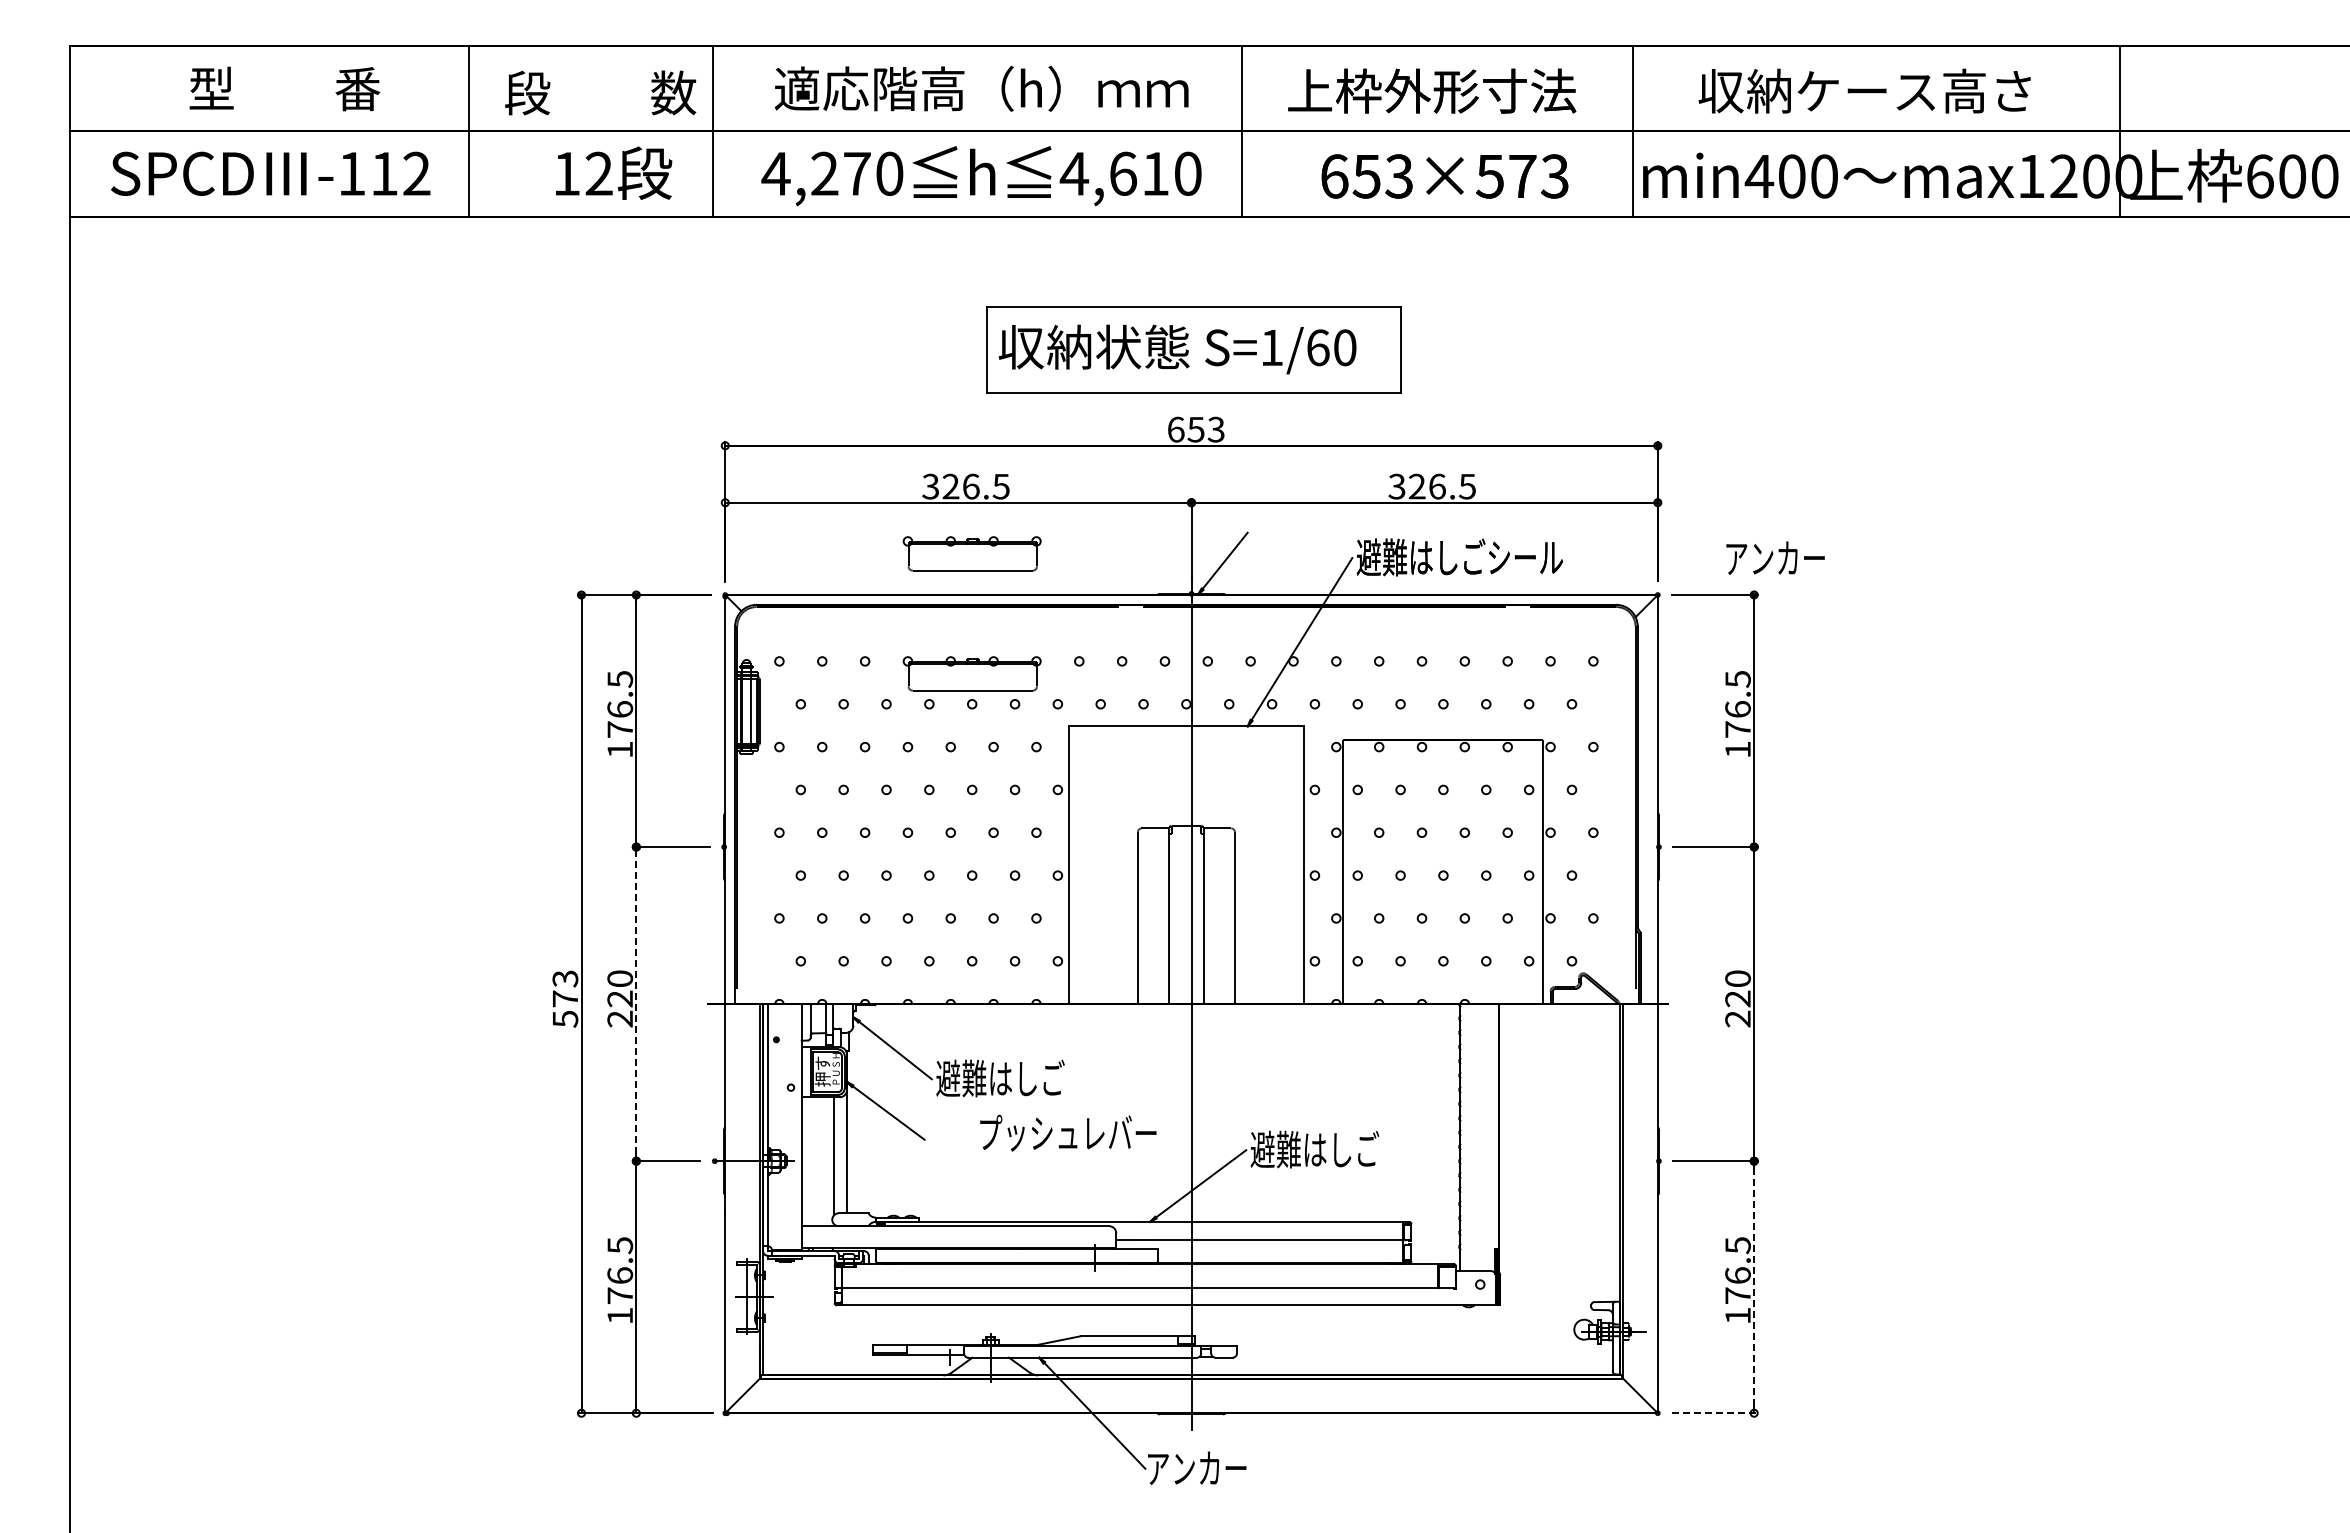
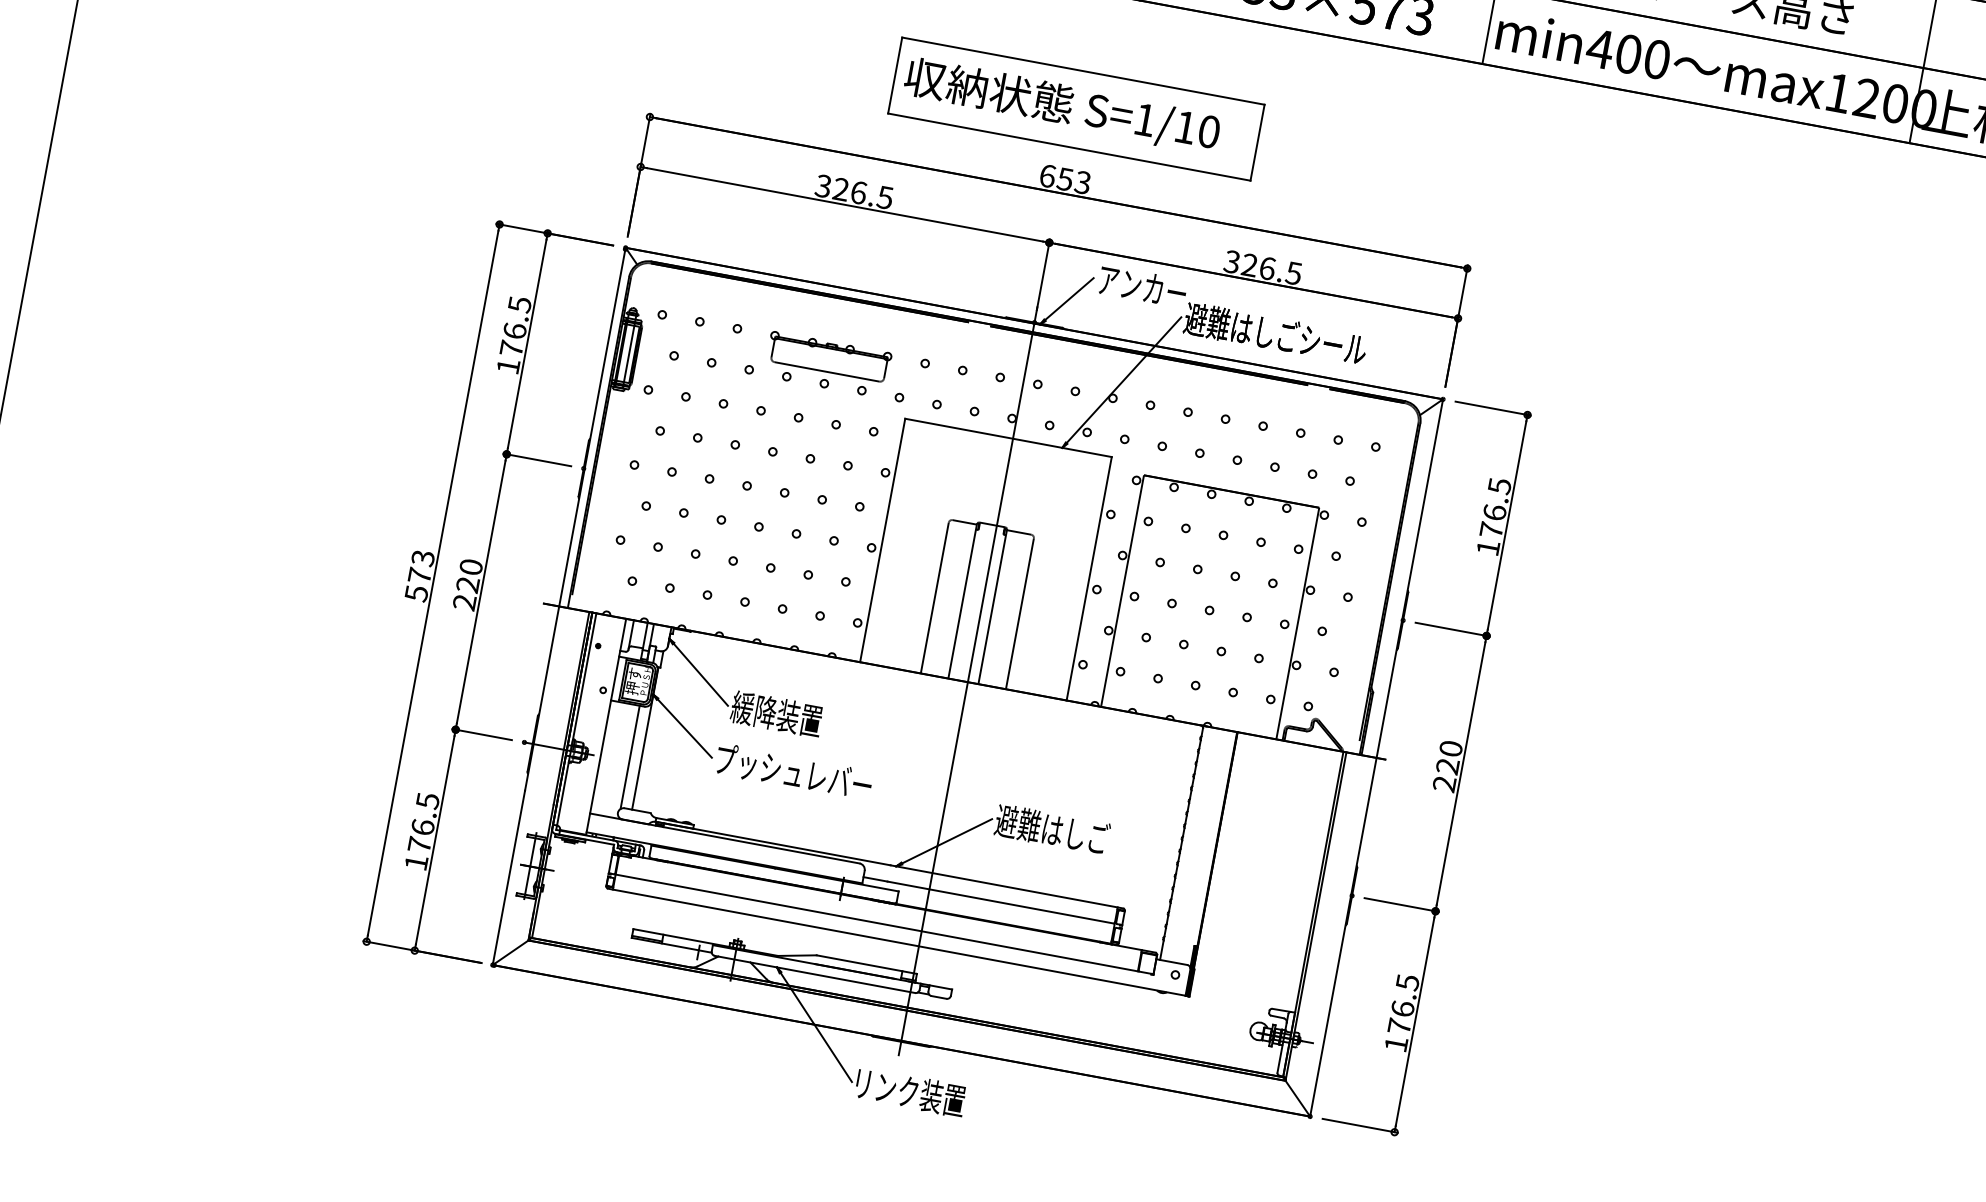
text: (1318, 347) -> (1185, 127), S=1/60 -> S=1/10
part: (971, 553) -> (848, 251), removed
text: (1775, 557) -> (1142, 286), moved
line: (636, 1004) -> (481, 592), dashed -> solid
text: (1000, 1078) -> (788, 716), 避難はしご -> 緩降装置
text: (1068, 1132) -> (794, 771), moved
line: (1754, 1287) -> (1415, 1022), dashed -> solid
line: (1714, 1413) -> (1359, 1126), dashed -> solid
text: (1210, 1468) -> (909, 1092), アンカー -> リンク装置

